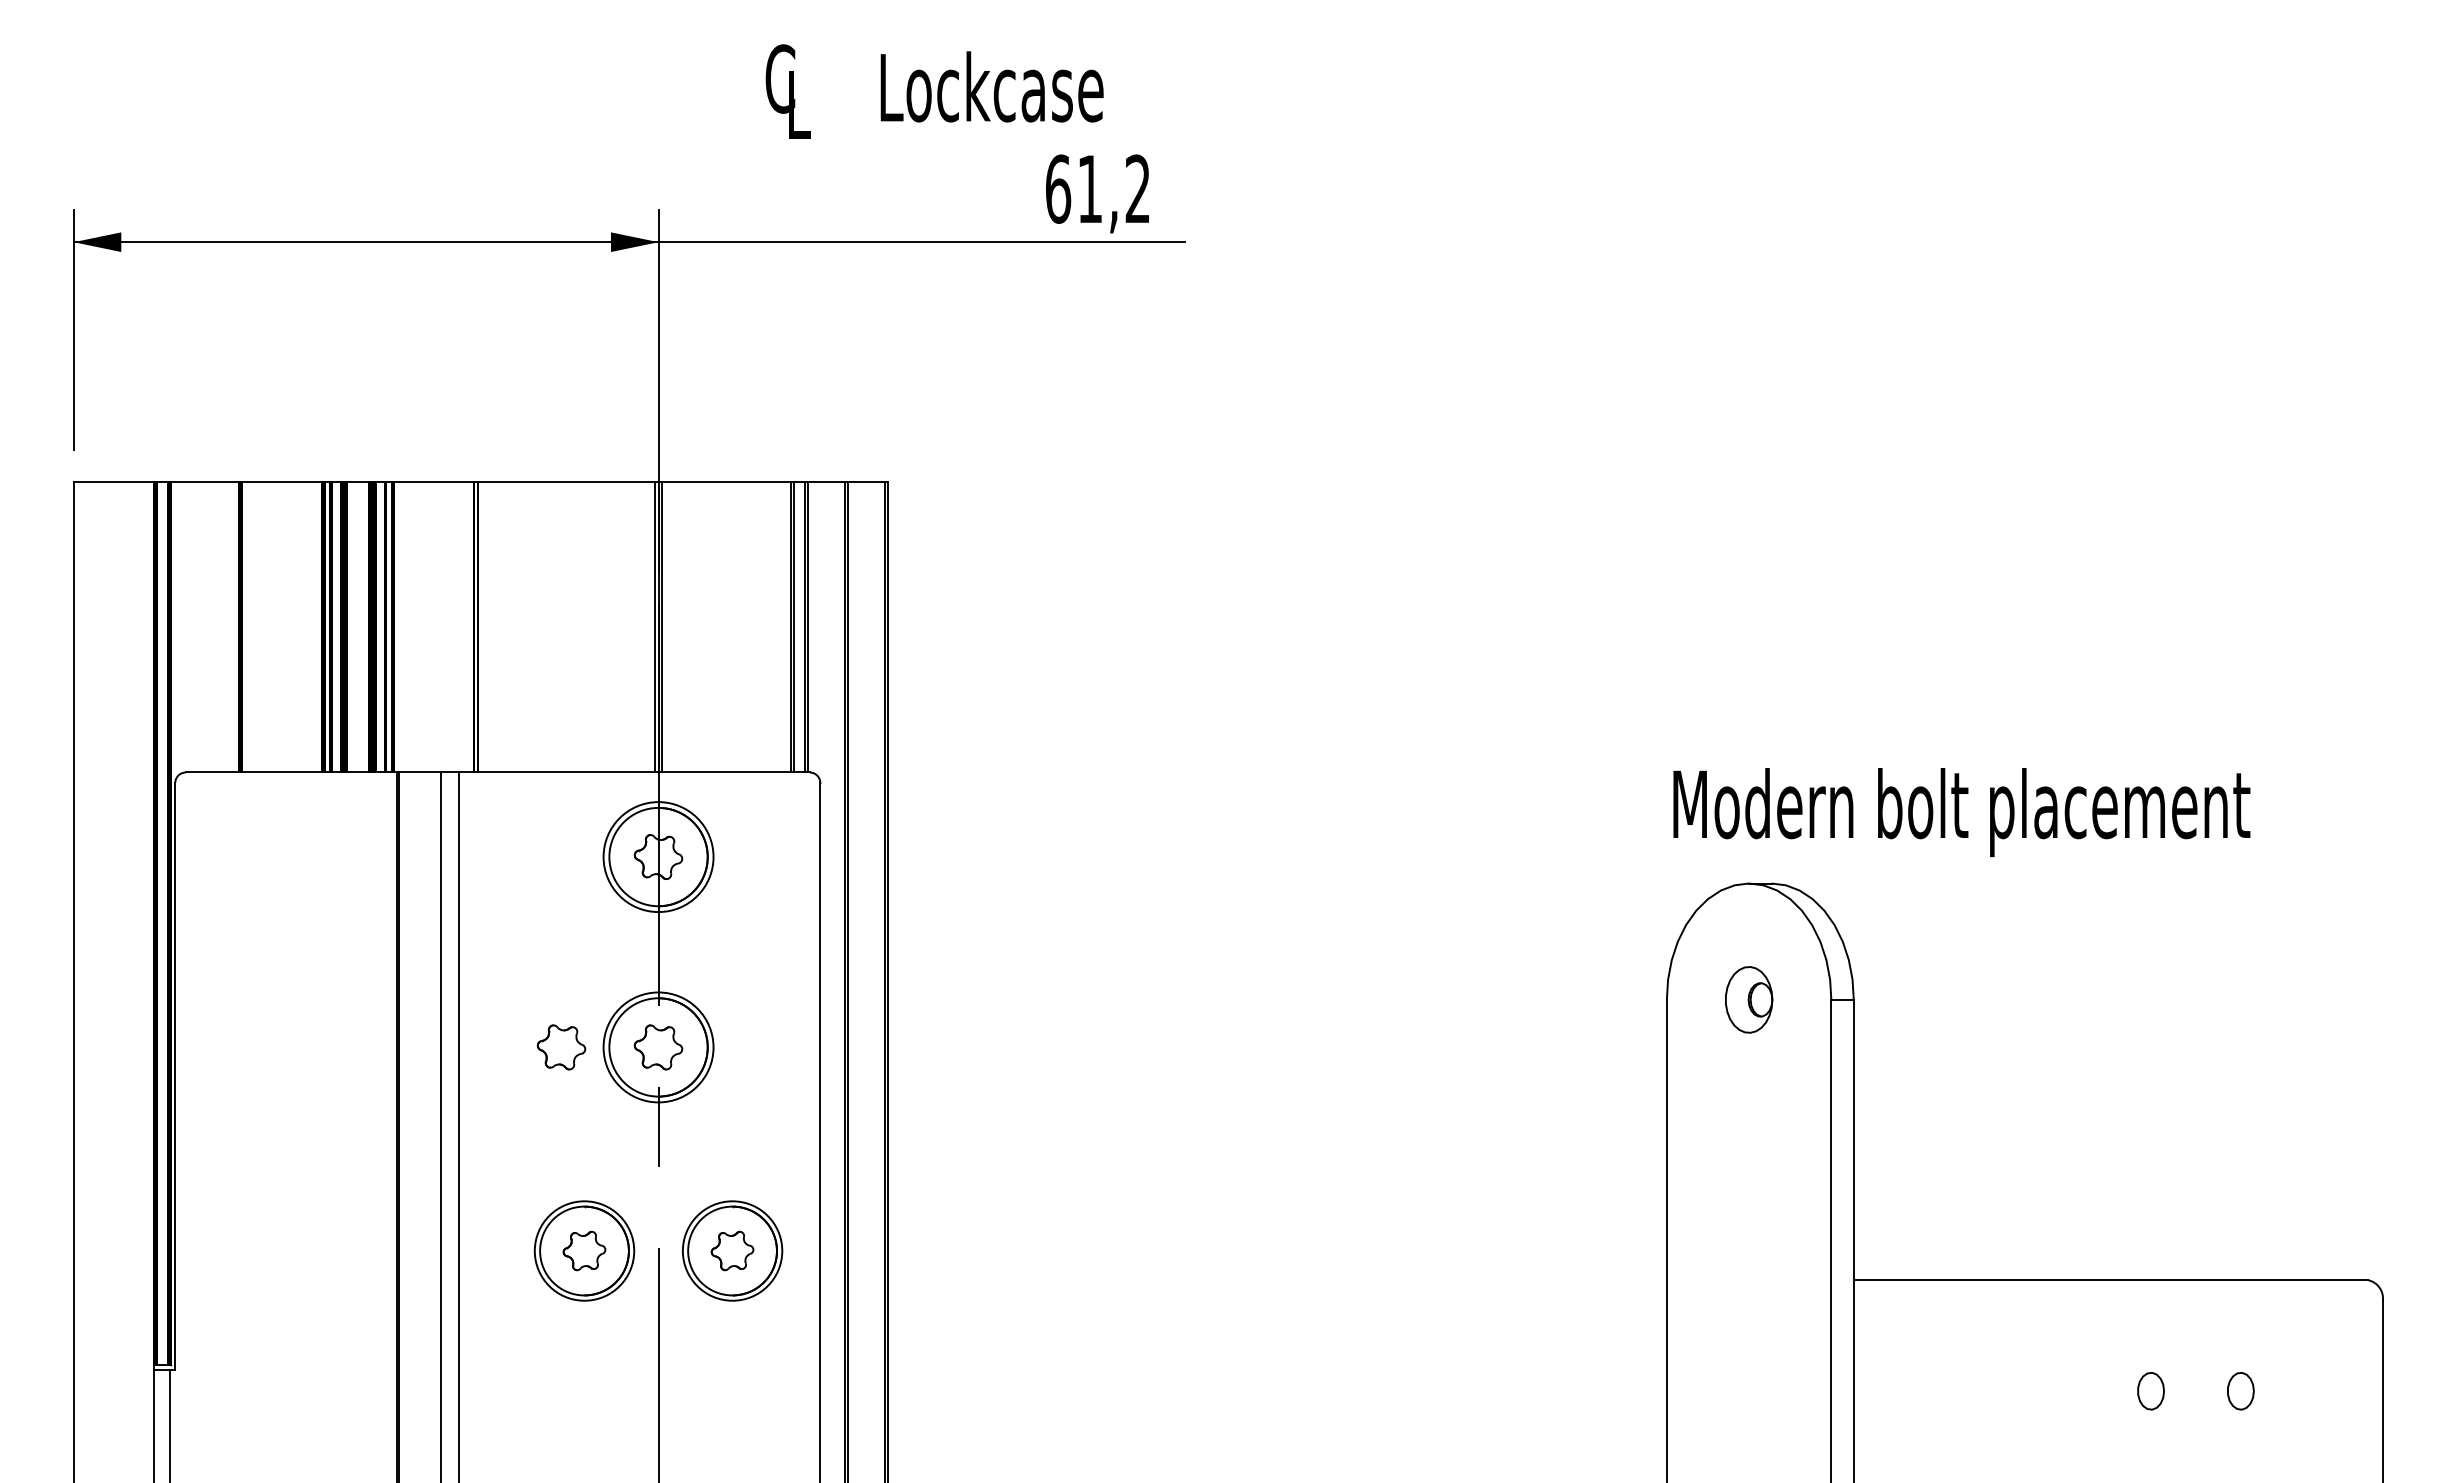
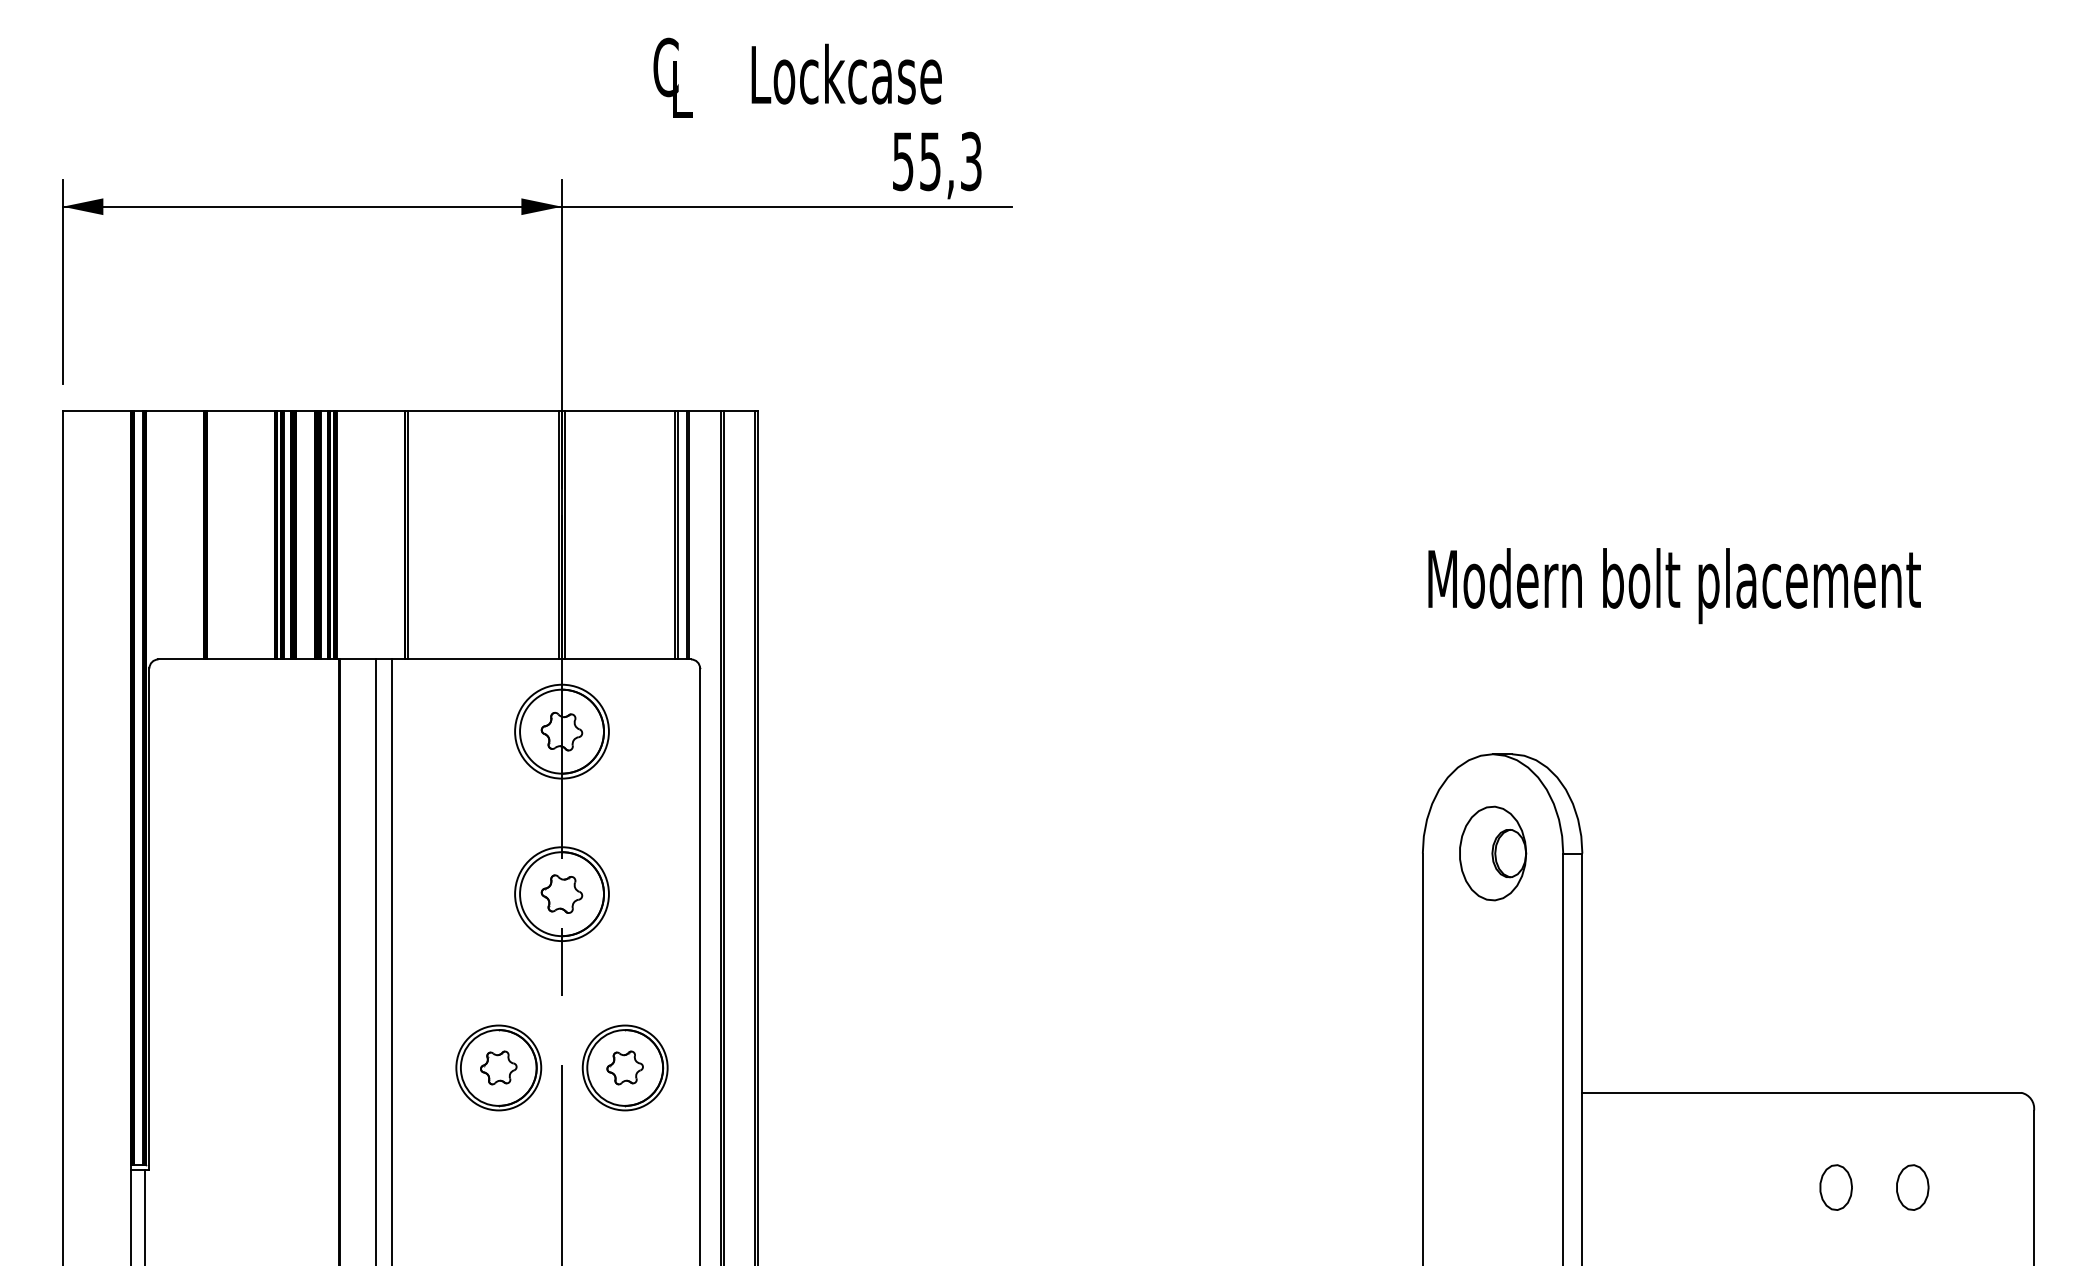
text: (1097, 188) -> (936, 160), 61,2 -> 55,3
text: (1961, 812) -> (1674, 586), moved
part: (1748, 999) -> (1492, 853), size x1.67
part: (561, 1047) -> (479, 894), removed
part: (2150, 1391) -> (1835, 1187), size x1.43
part: (2240, 1391) -> (1912, 1187), size x1.43

